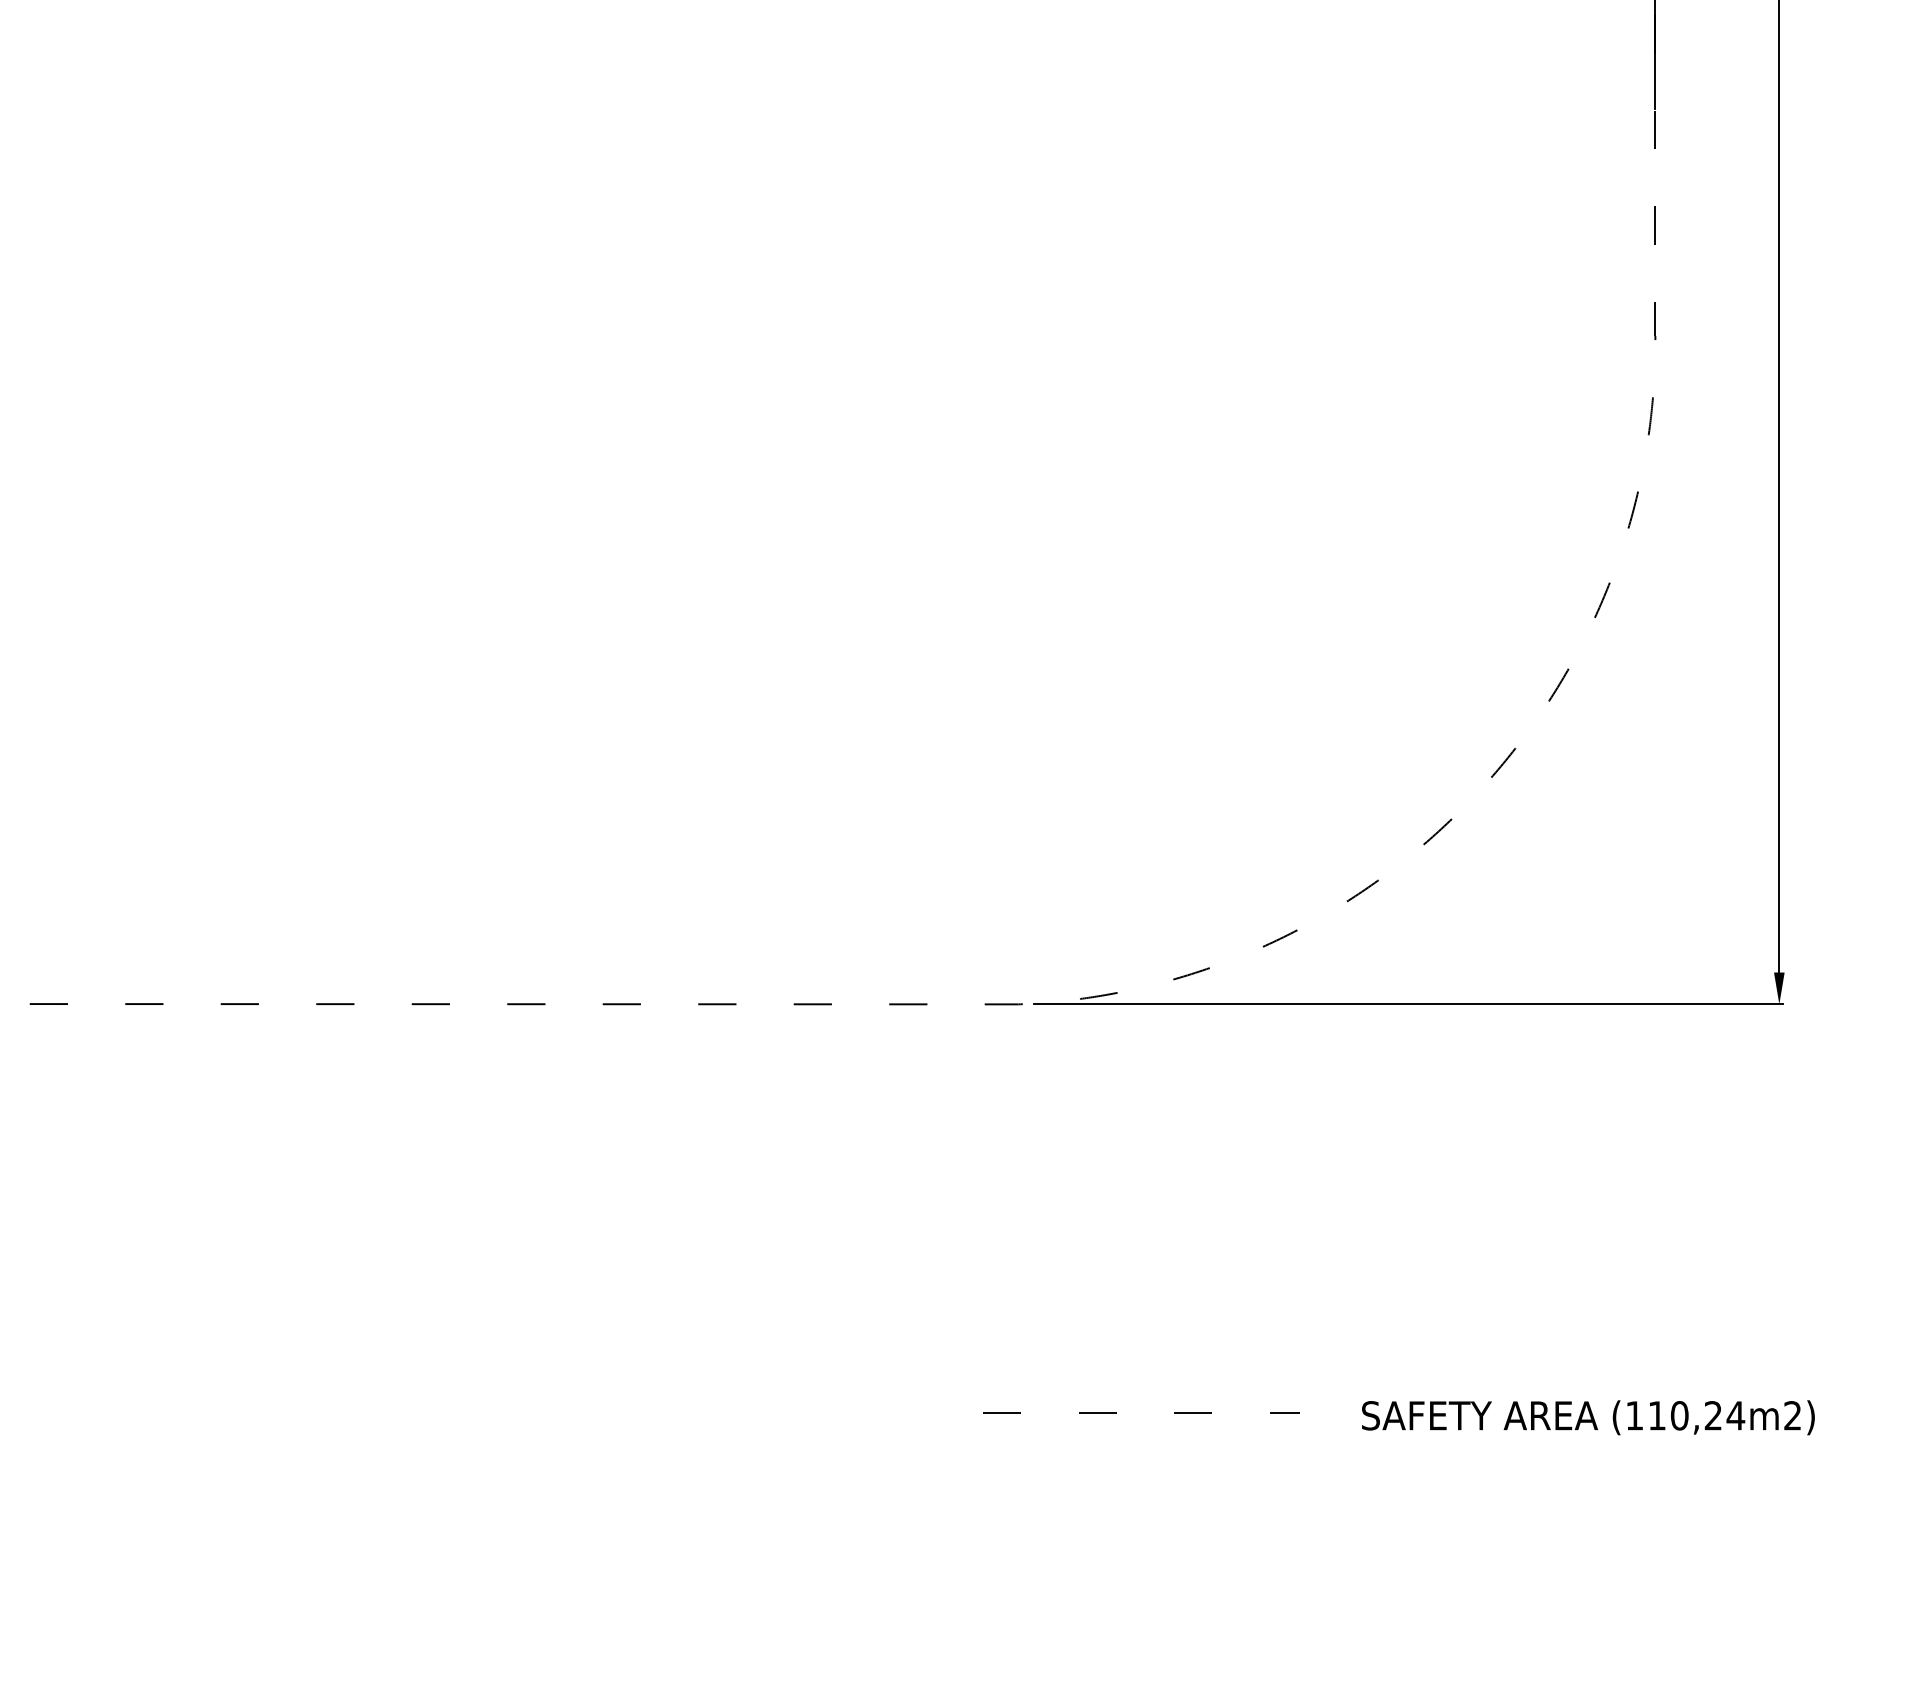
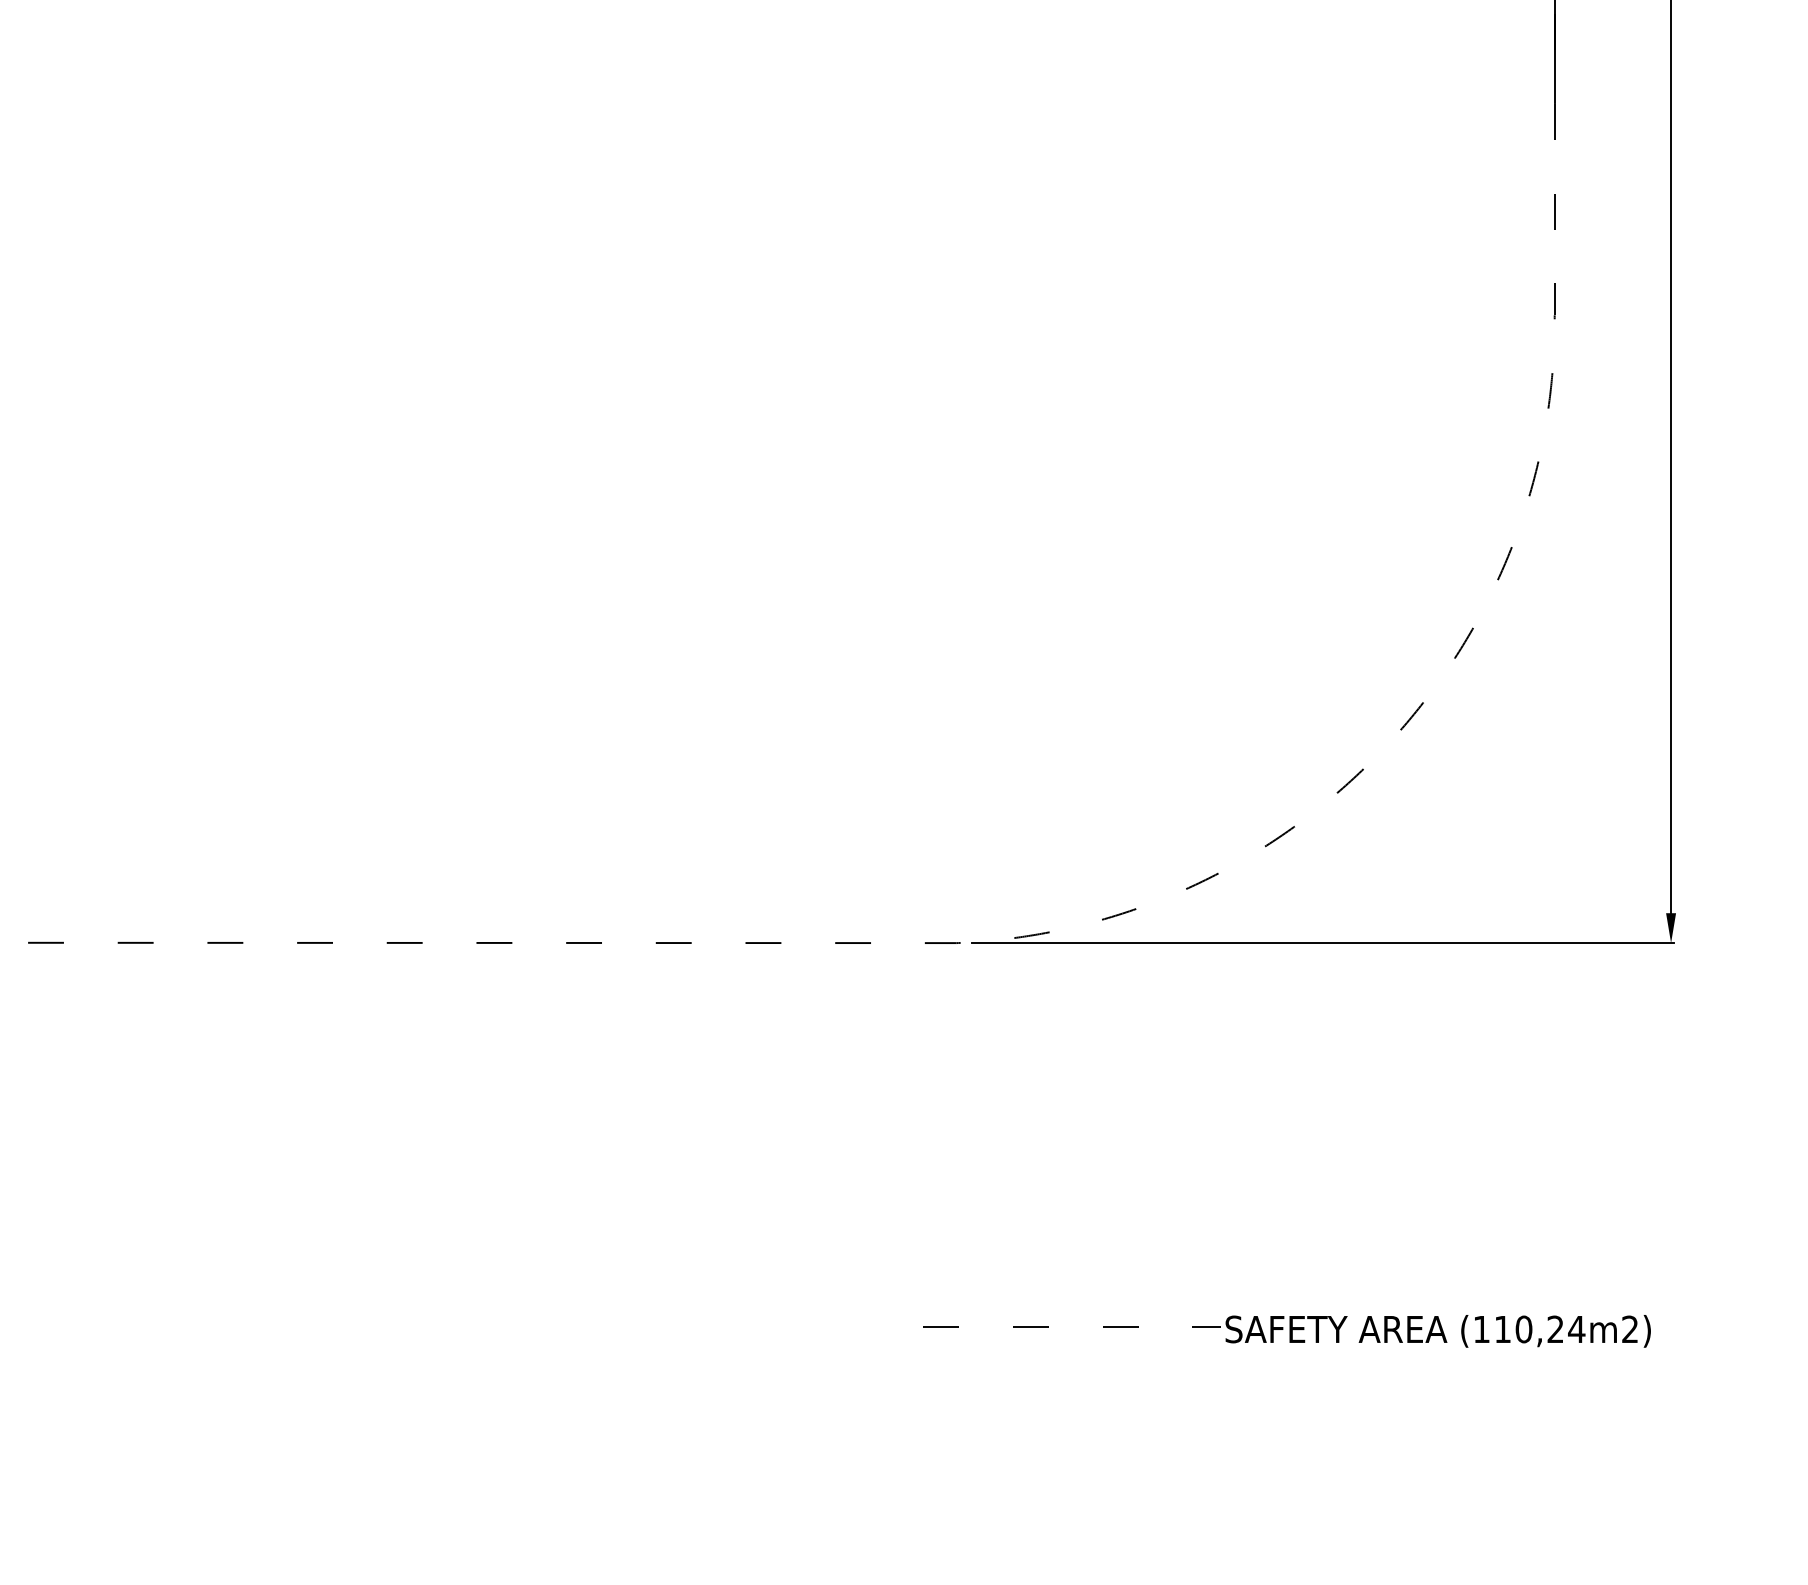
text: (1588, 1417) -> (1438, 1331), moved

